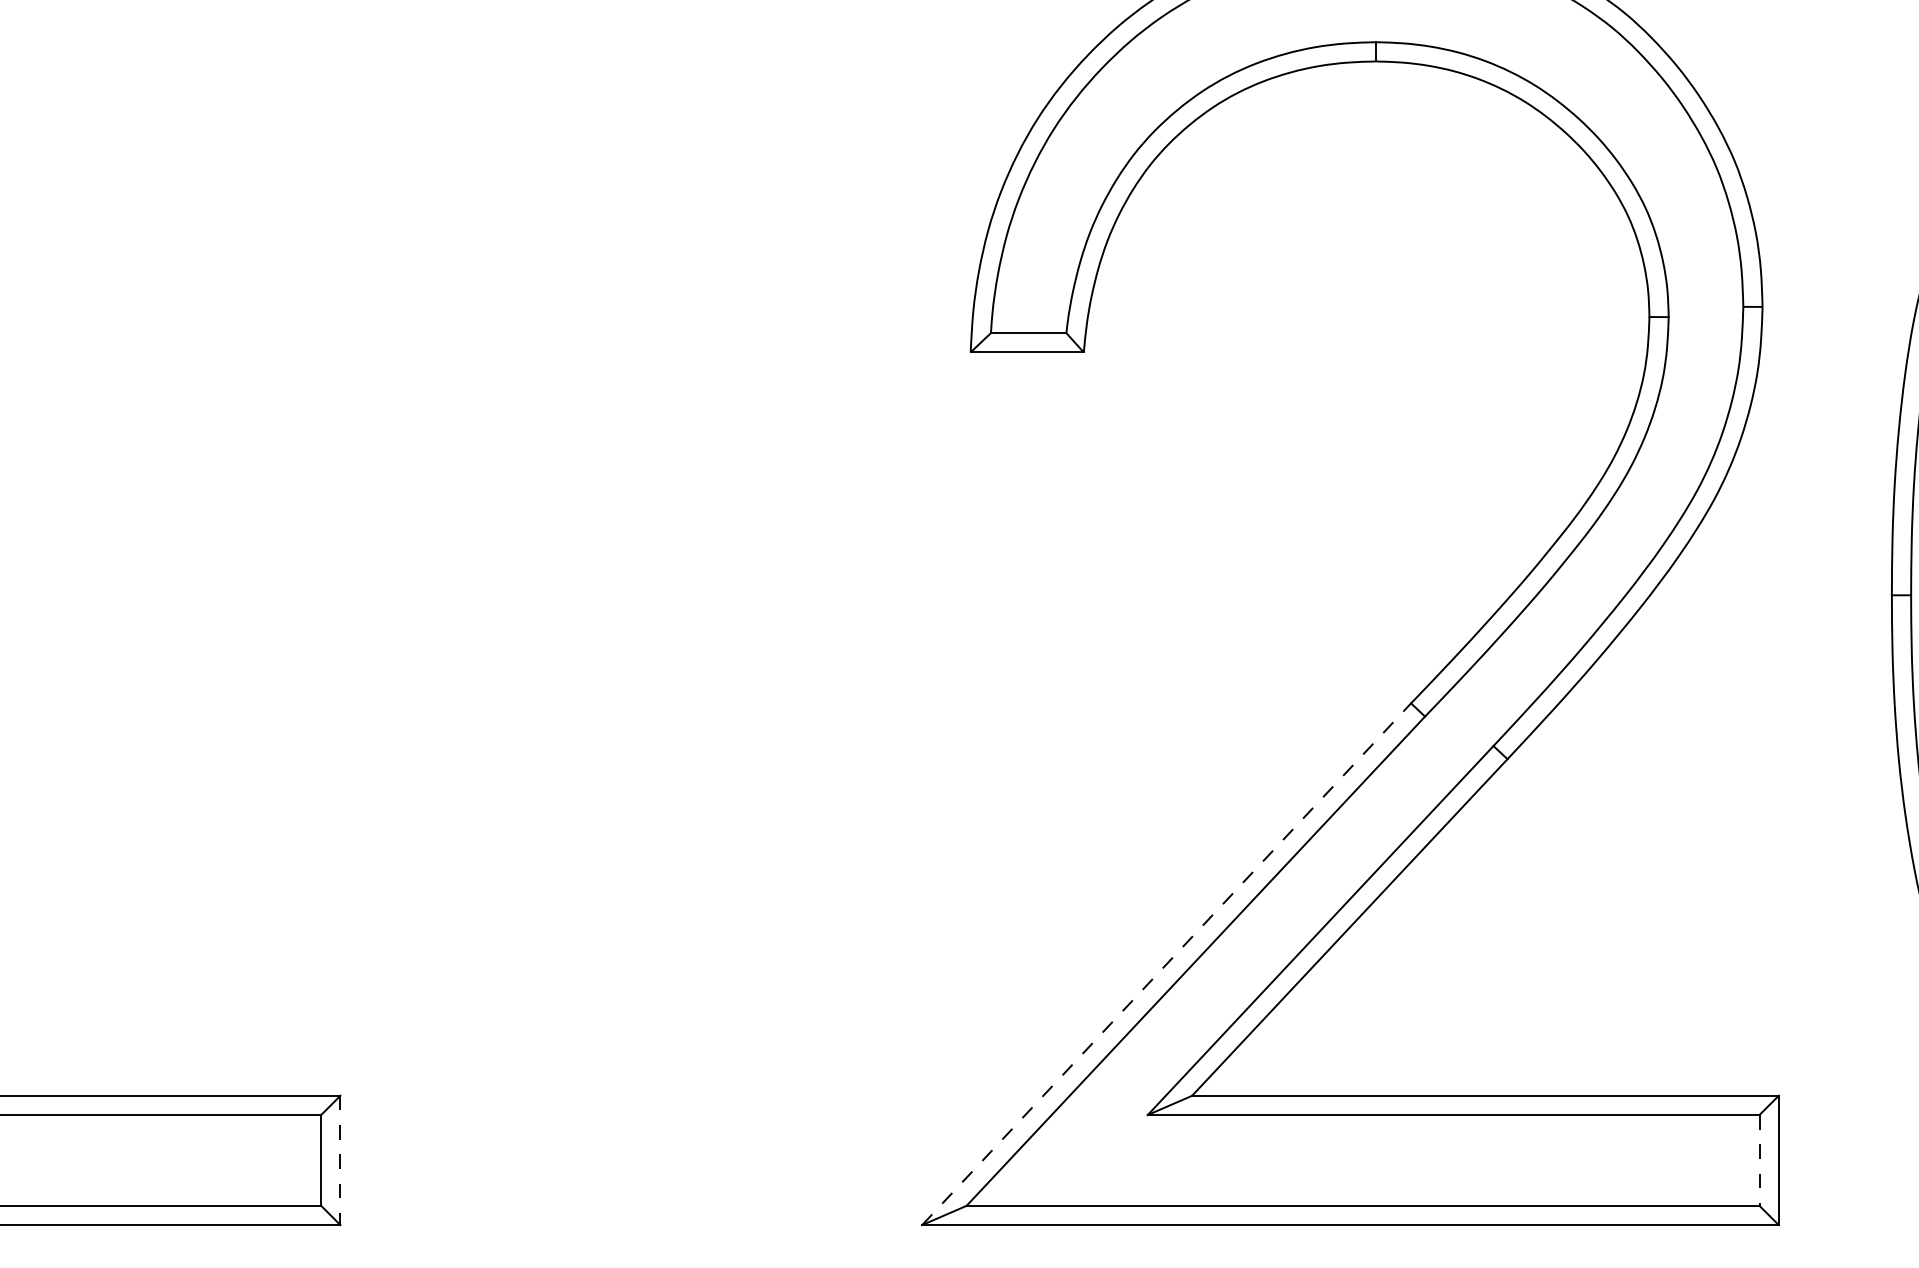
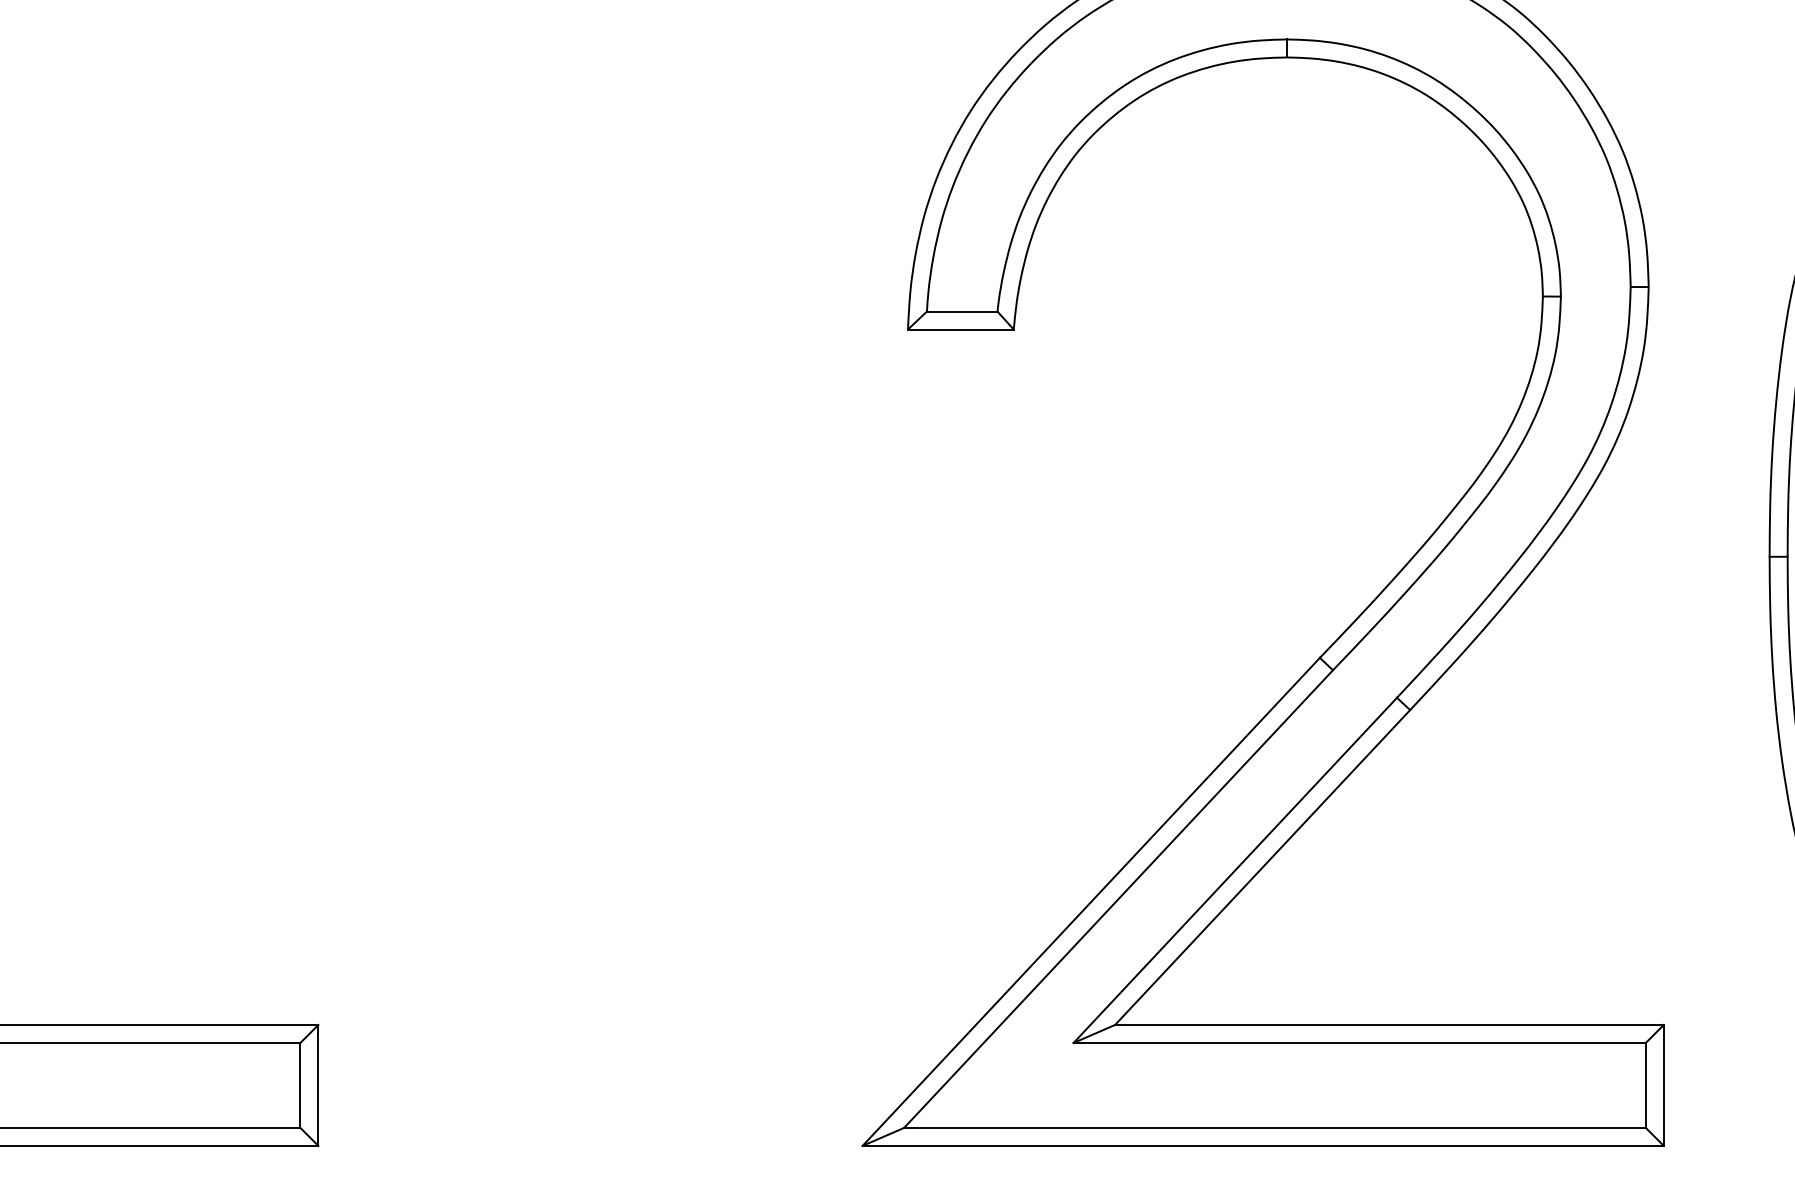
line: (1166, 963) -> (1091, 901), dashed -> solid
line: (340, 1160) -> (318, 1085), dashed -> solid
line: (1759, 1160) -> (1645, 1085), dashed -> solid

